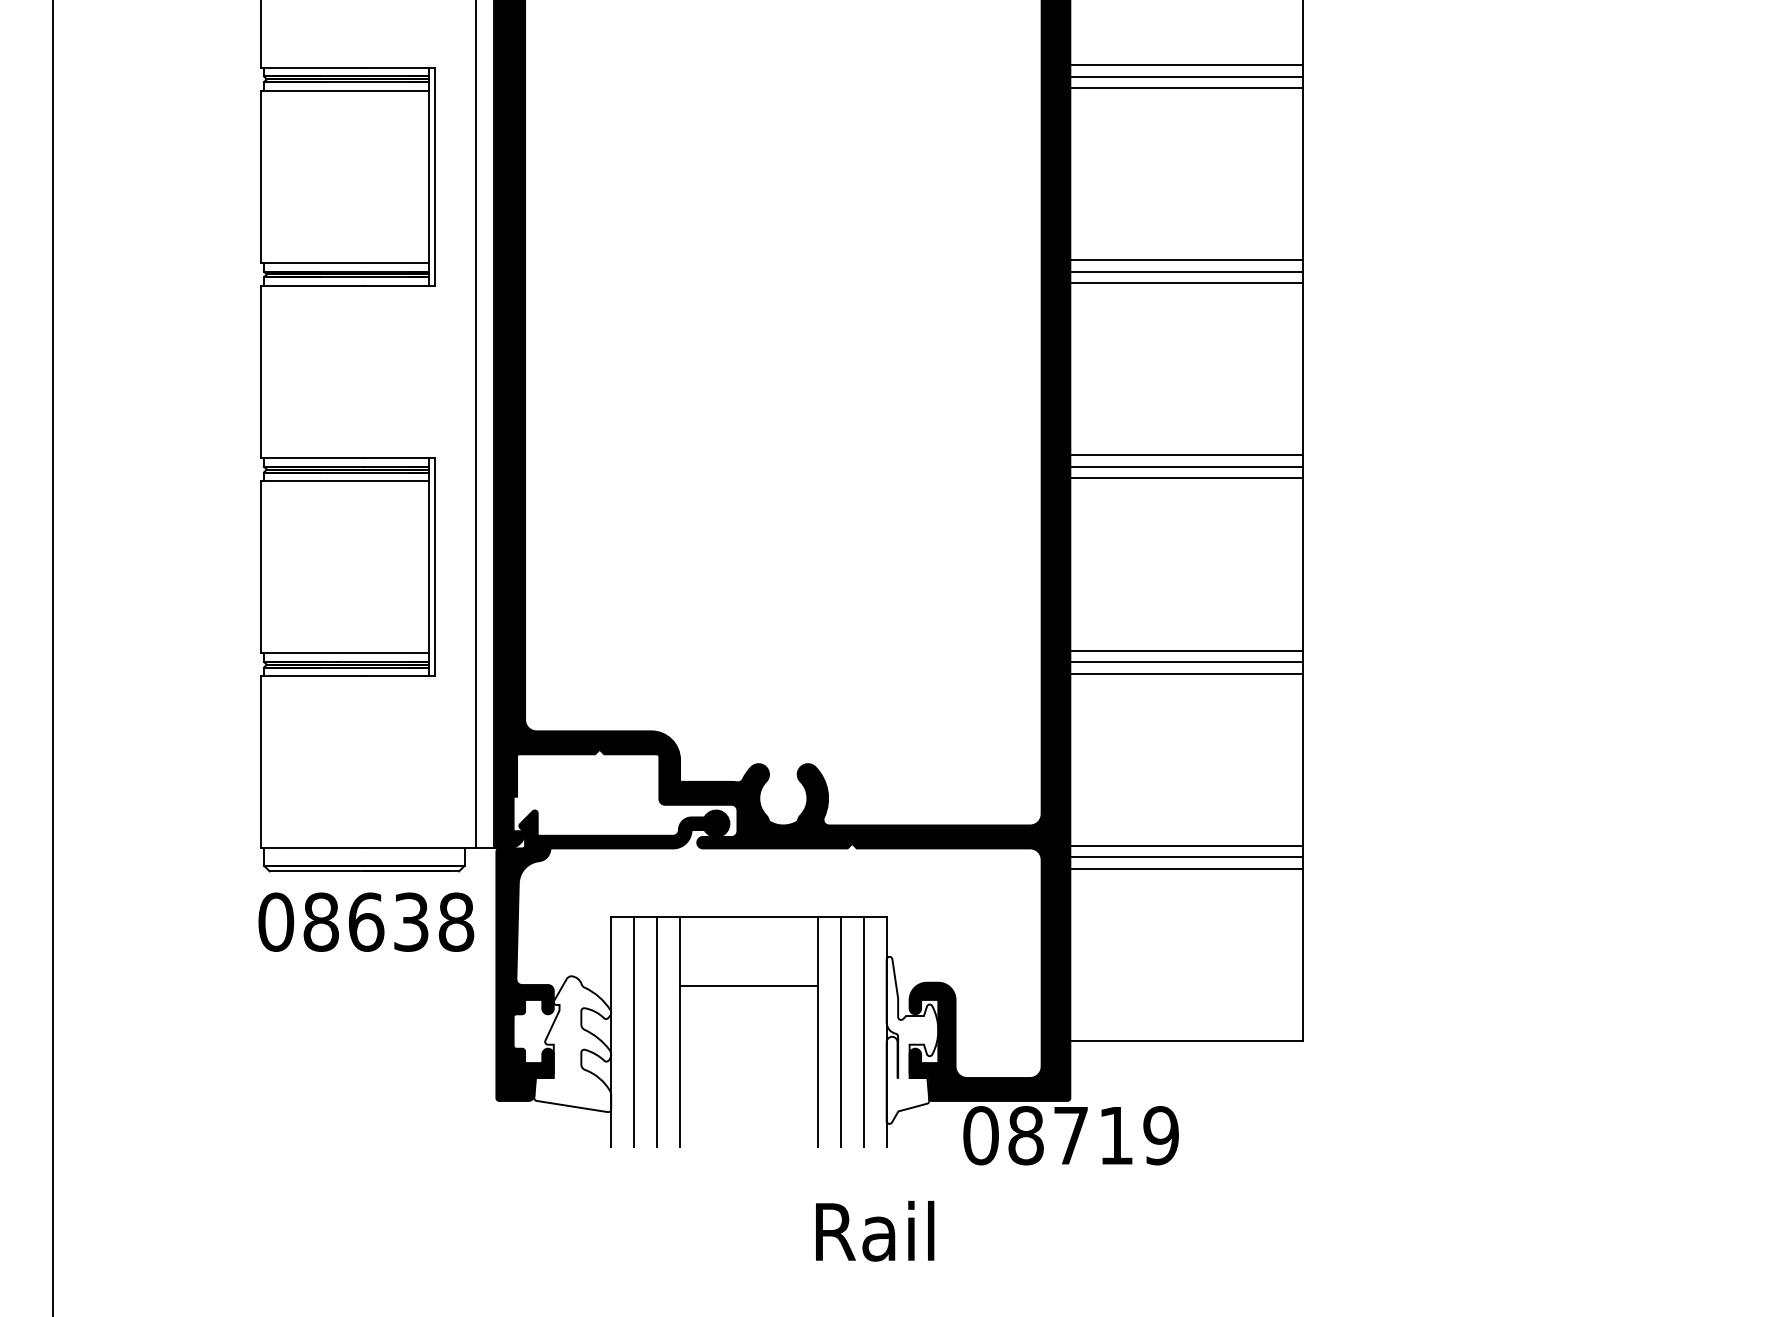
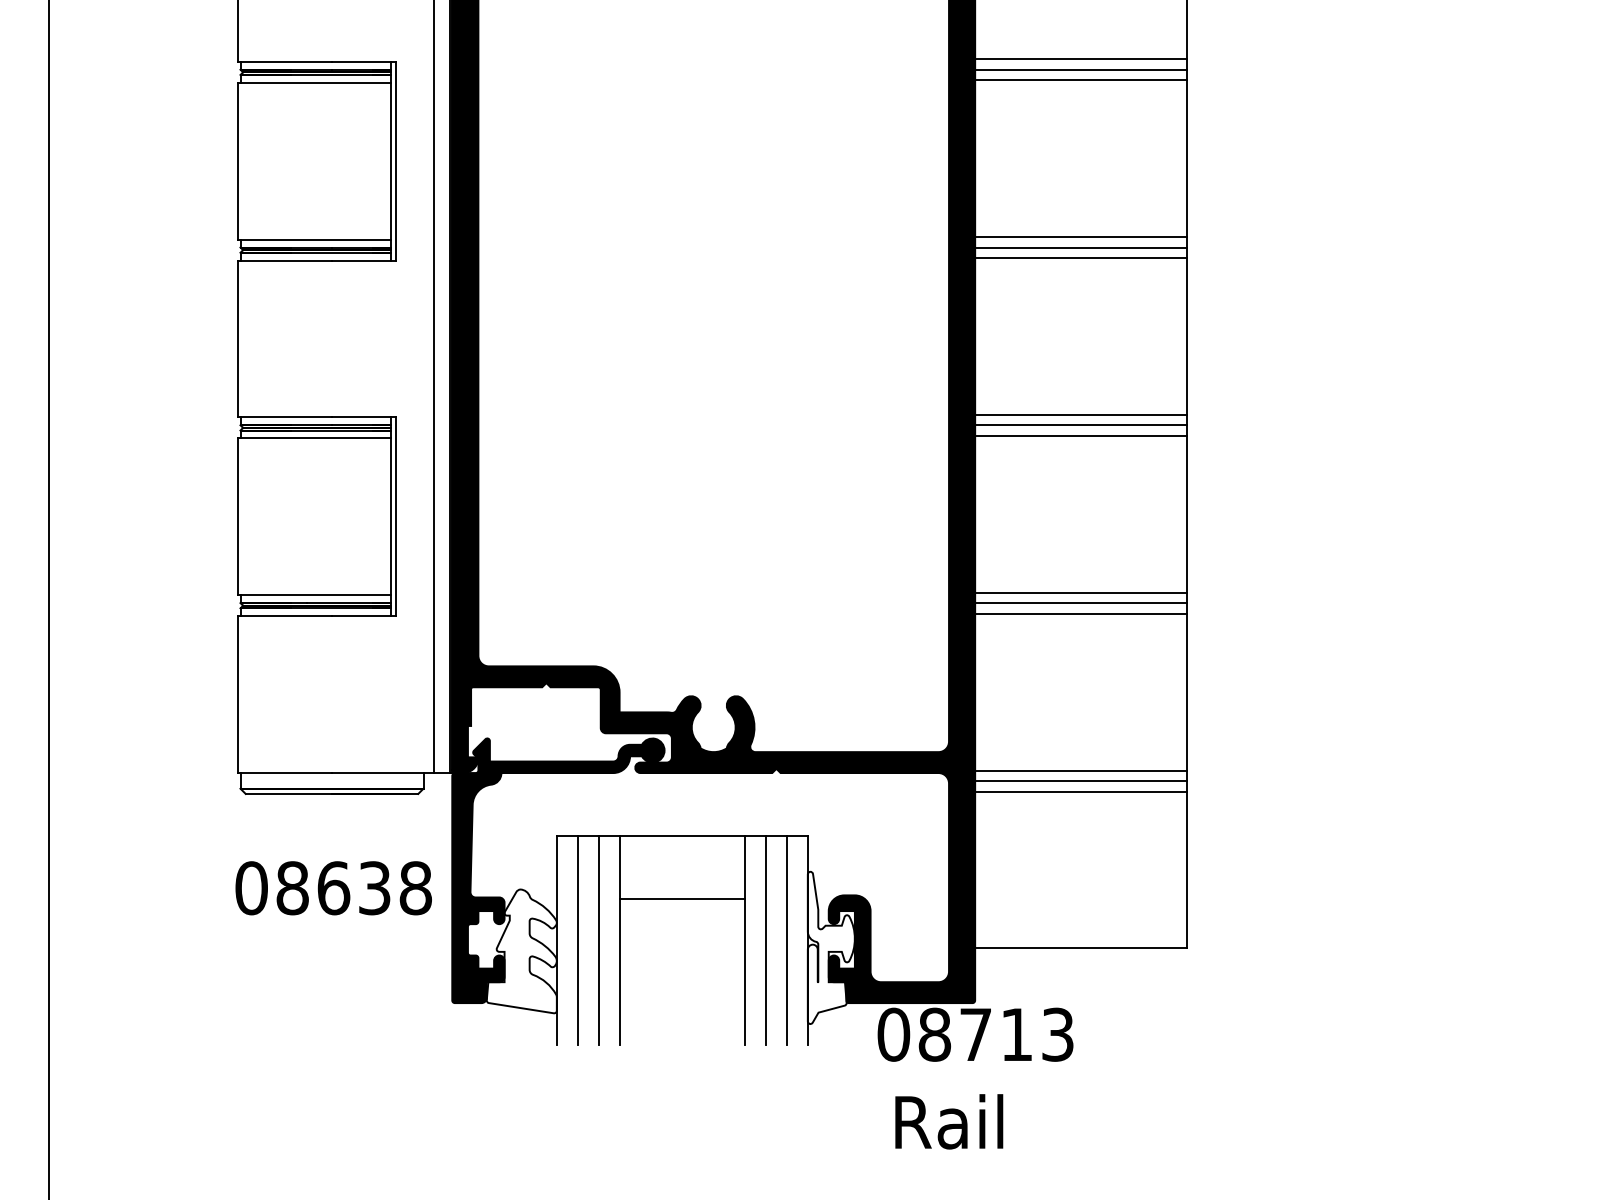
text: (366, 922) -> (333, 888), moved
text: (1160, 1135) -> (1057, 1034), 08719 -> 08713
text: (875, 1230) -> (949, 1121), moved

